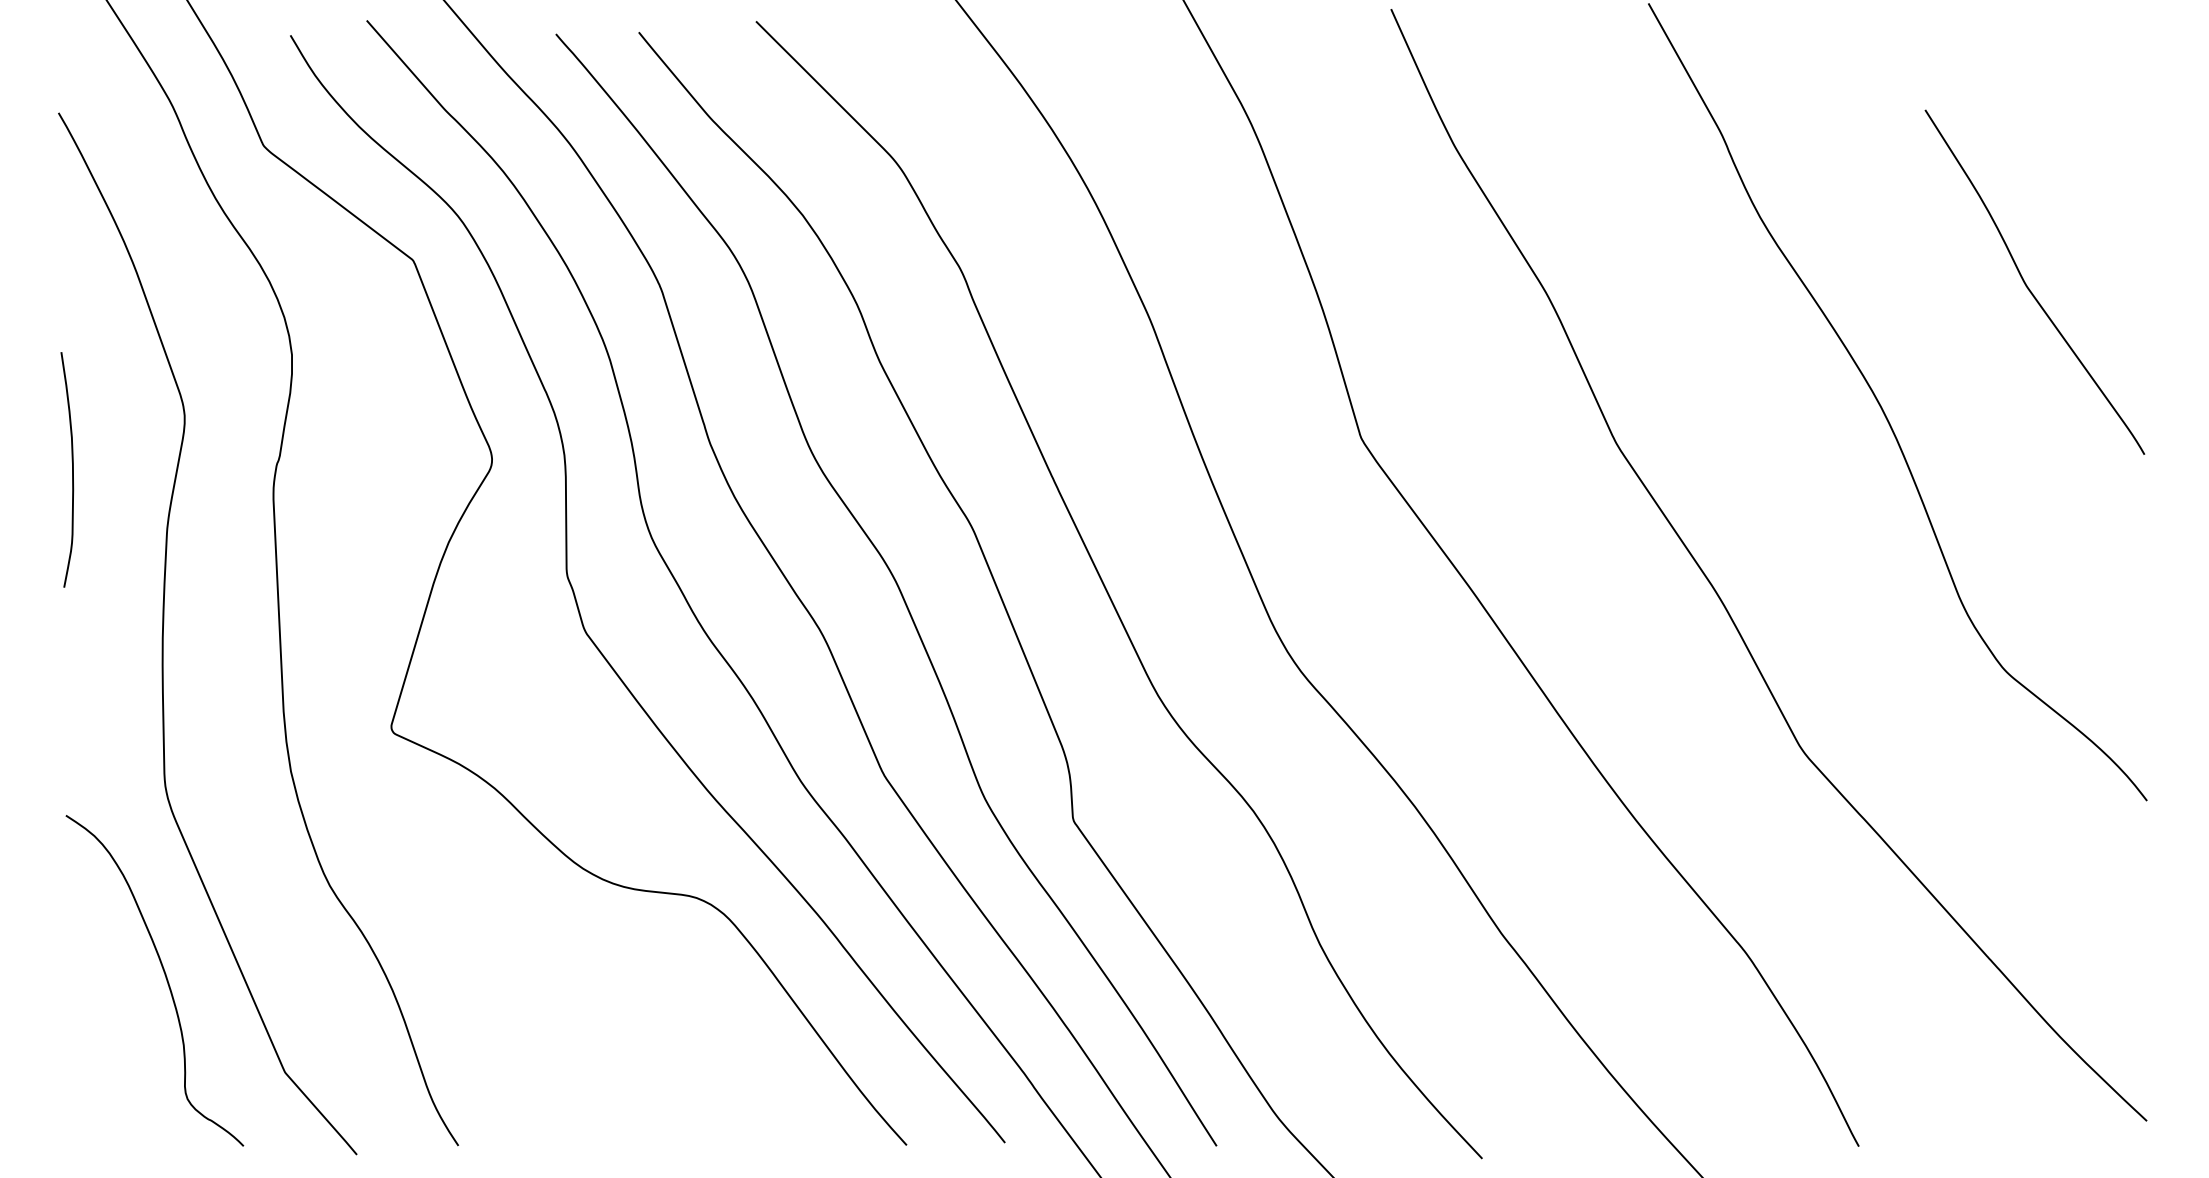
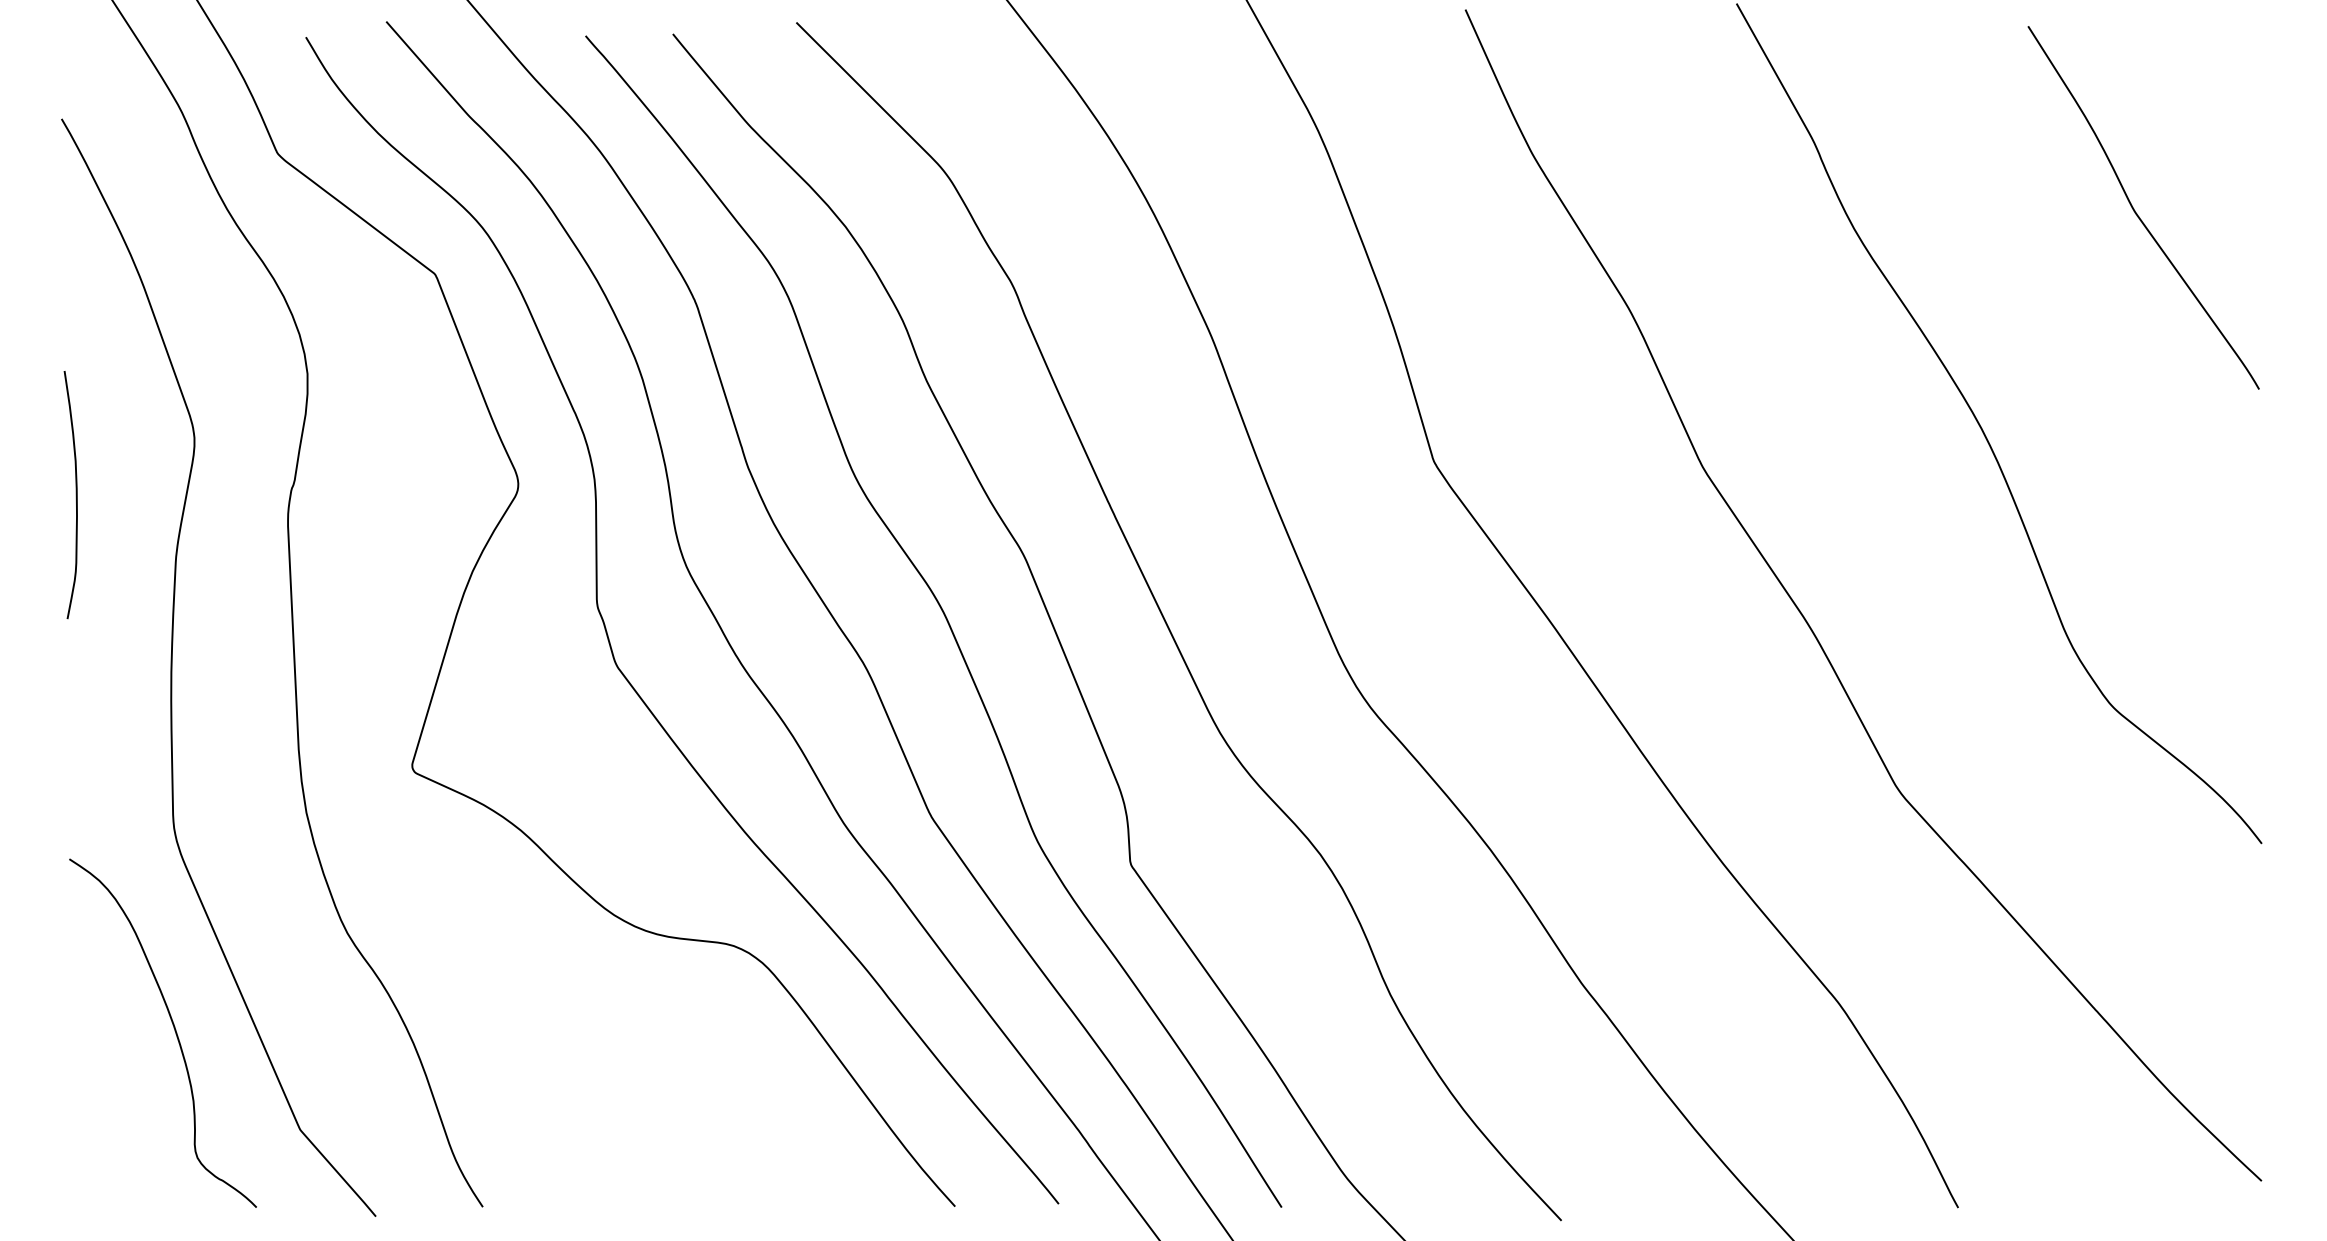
curve: (2027, 285) -> (2135, 211), moved

